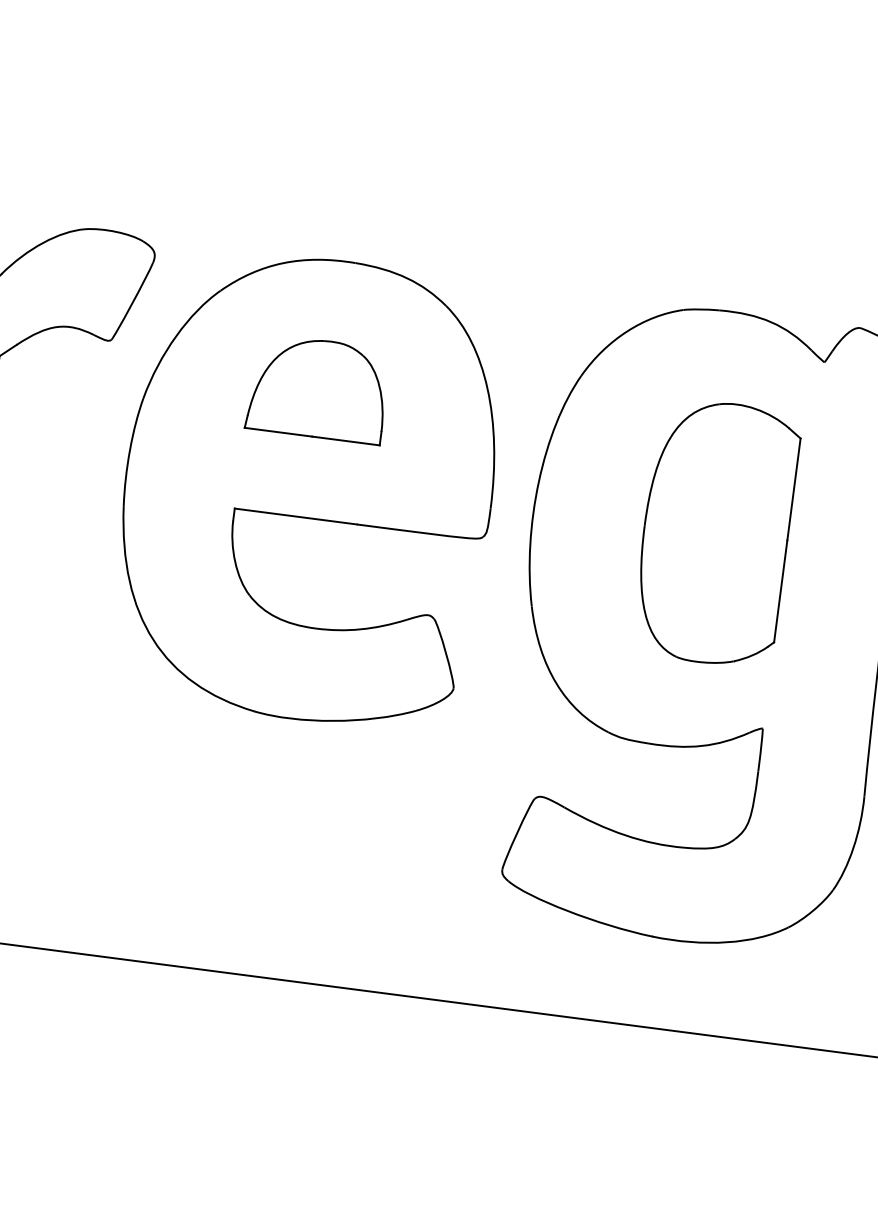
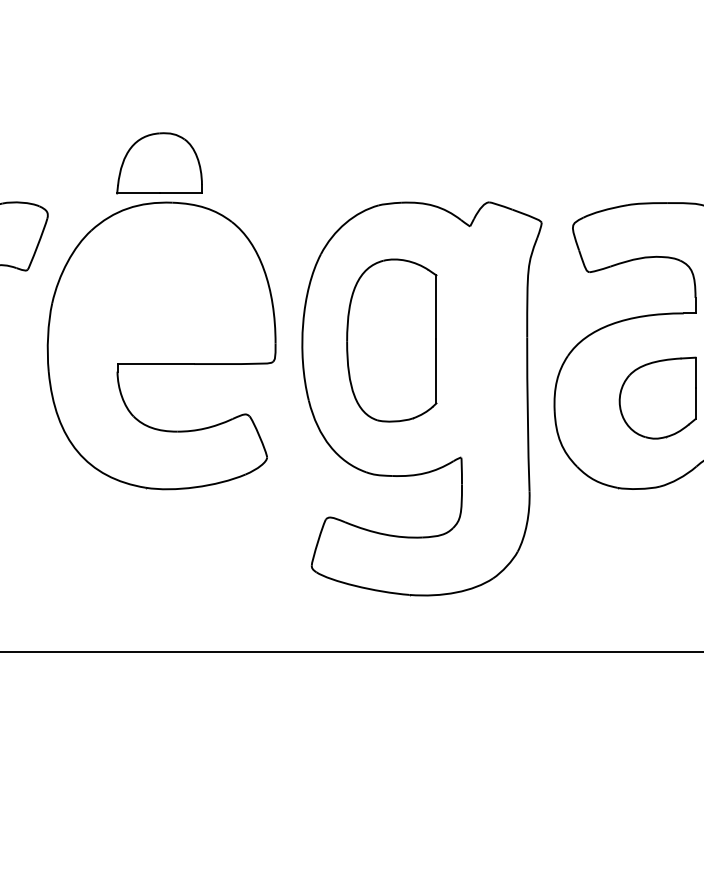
part: (318, 388) -> (159, 163), moved
part: (715, 532) -> (391, 340), moved

